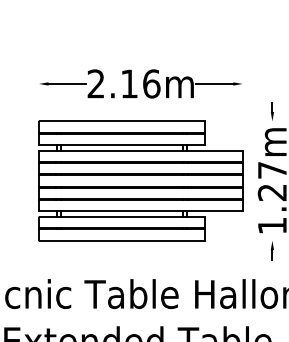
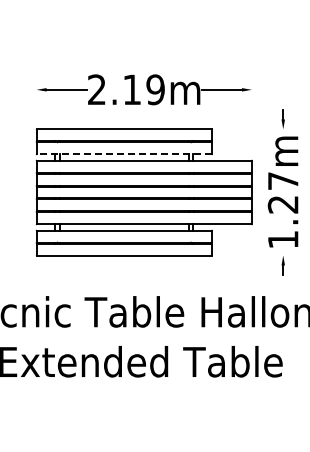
text: (151, 83) -> (155, 89), 2.16m -> 2.19m
line: (121, 145) -> (123, 154), solid -> dashed

